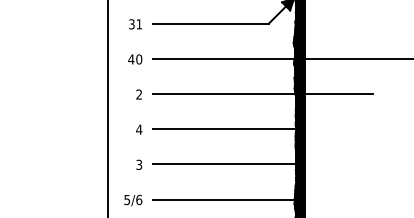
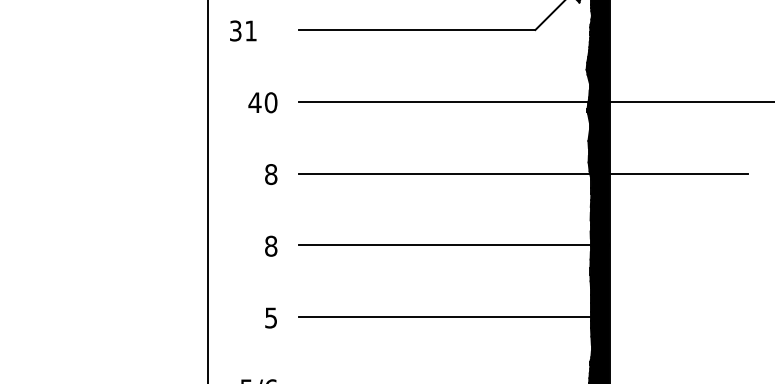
text: (135, 24) -> (243, 31), moved
text: (139, 94) -> (271, 174), 2 -> 8
text: (138, 129) -> (269, 245), 4 -> 8
text: (139, 163) -> (271, 315), 3 -> 5

